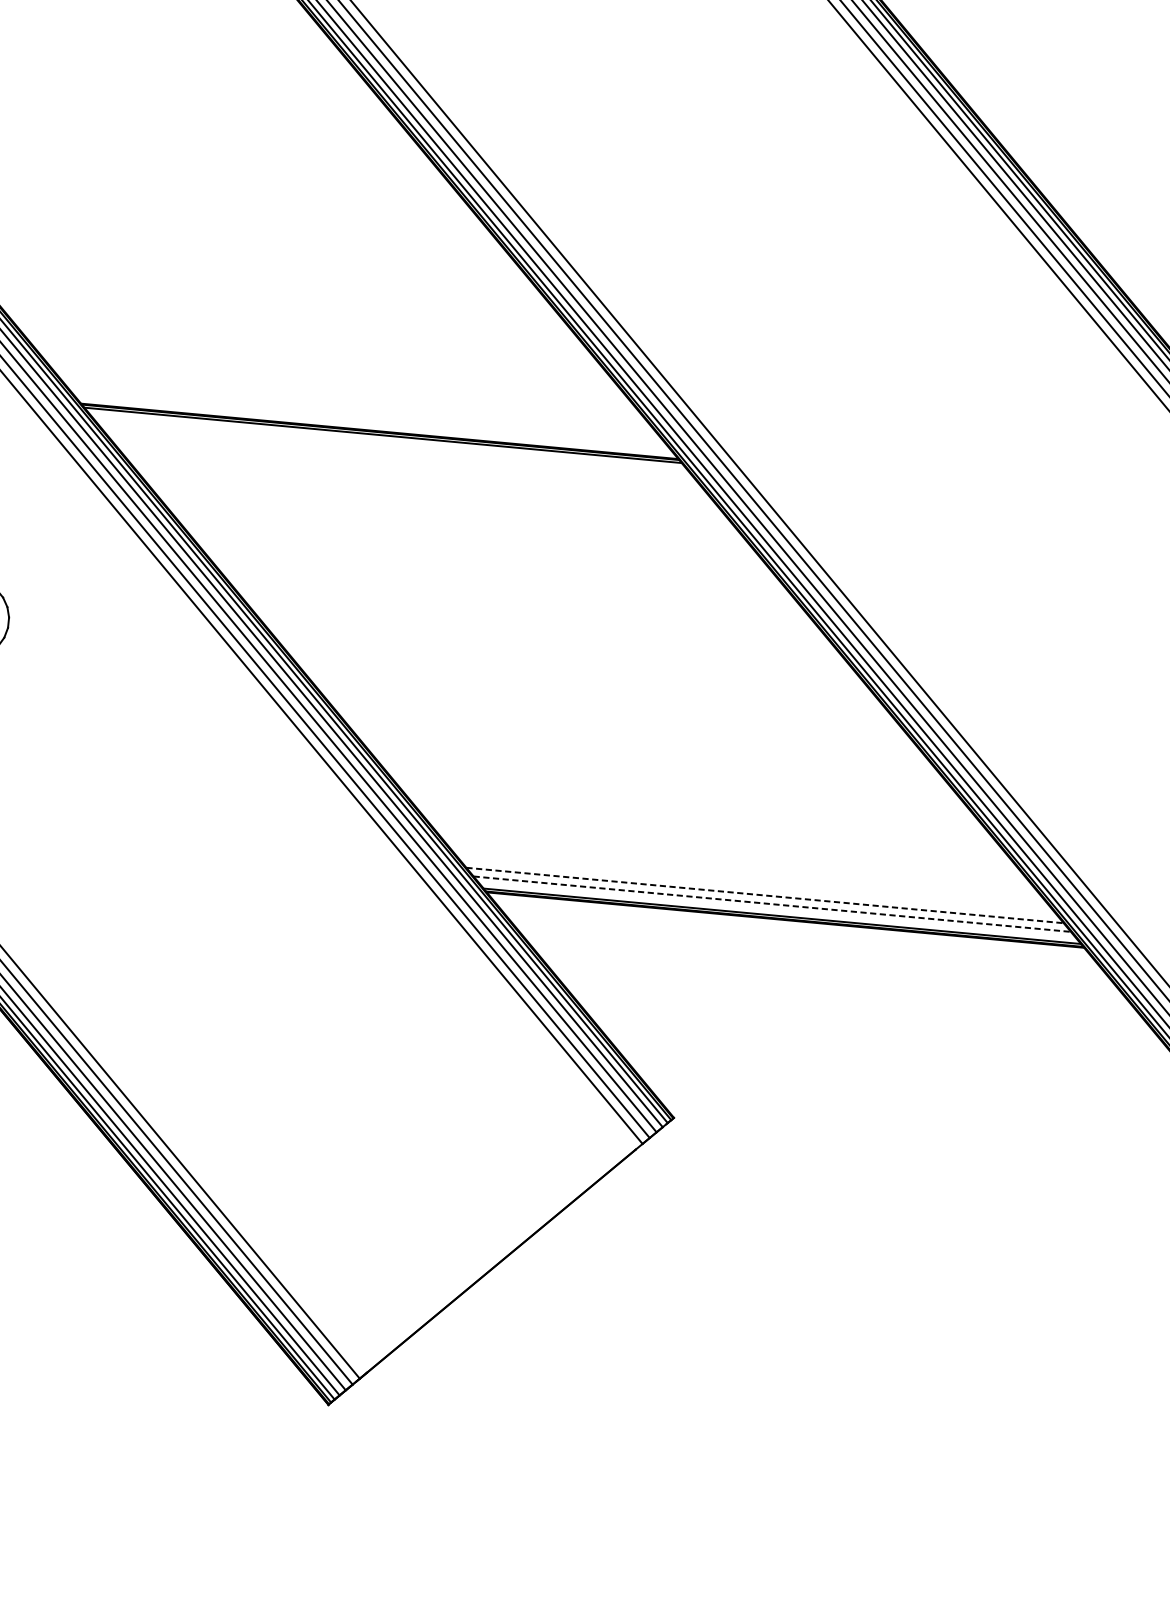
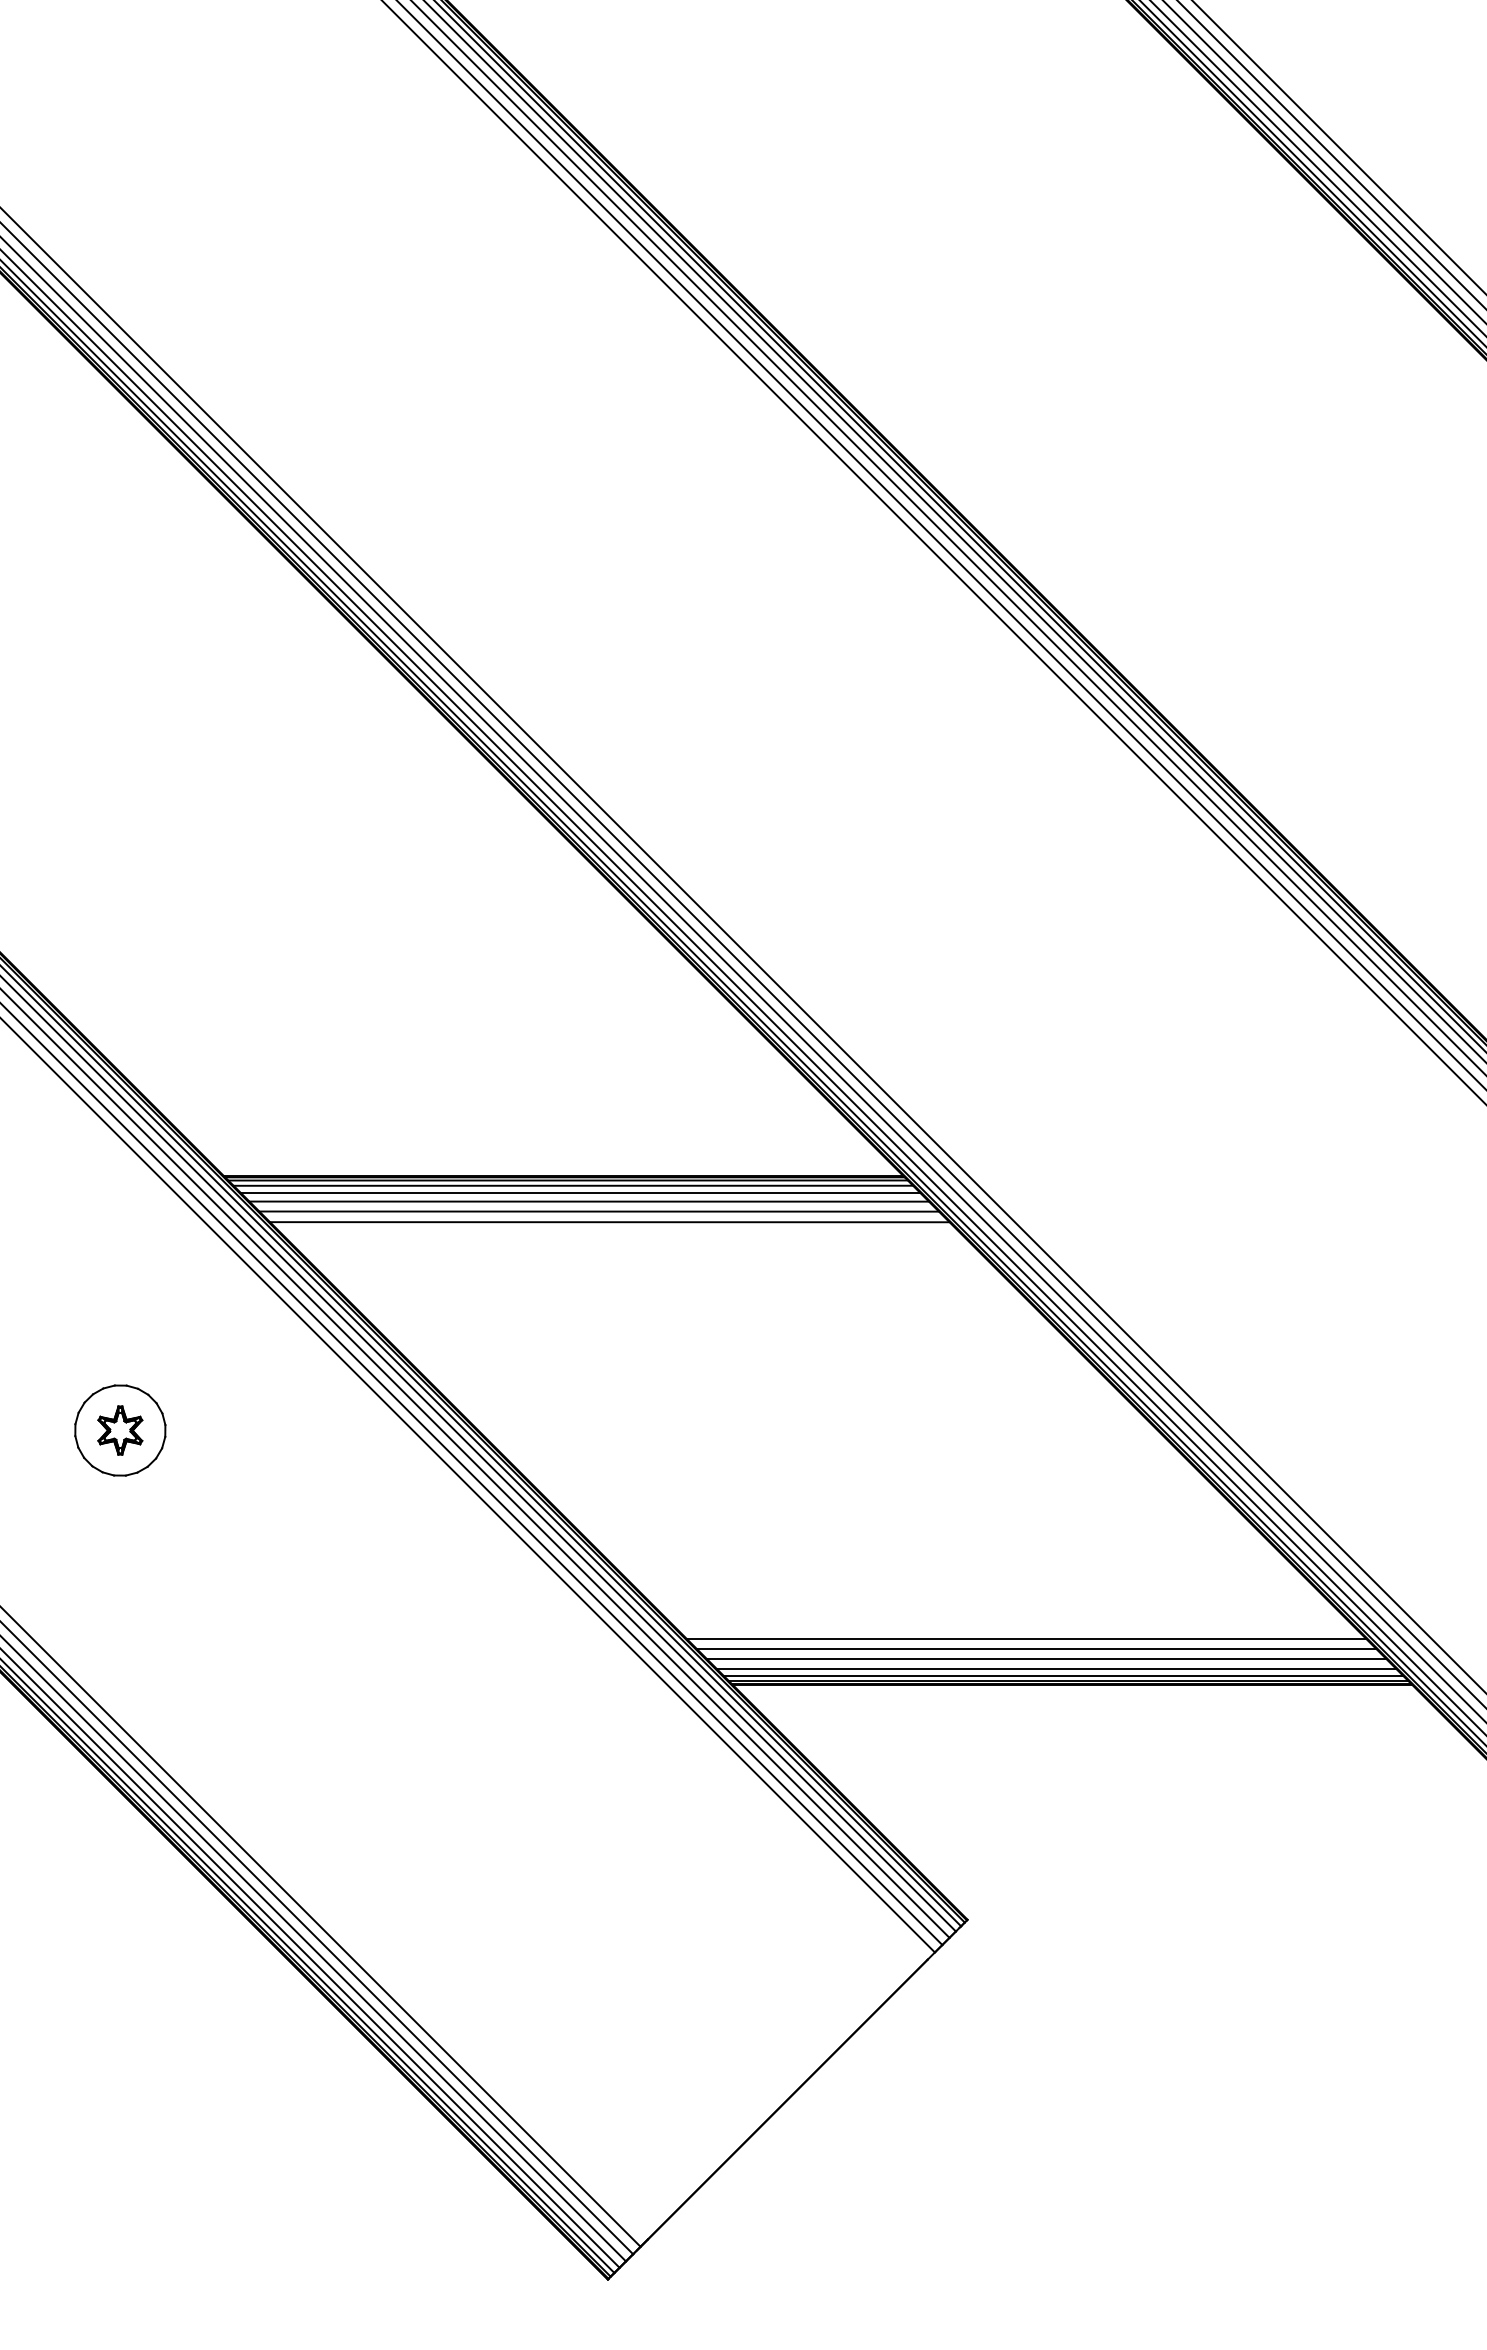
line: (387, 440) -> (573, 1185), added
line: (392, 446) -> (580, 1192), added
line: (400, 455) -> (589, 1201), added
line: (408, 465) -> (599, 1211), added
line: (416, 475) -> (609, 1222), added
line: (748, 875) -> (1026, 1638), added
line: (756, 885) -> (1036, 1649), added
line: (765, 895) -> (1047, 1659), dashed -> solid
line: (772, 904) -> (1056, 1668), dashed -> solid
line: (778, 910) -> (1063, 1675), added

